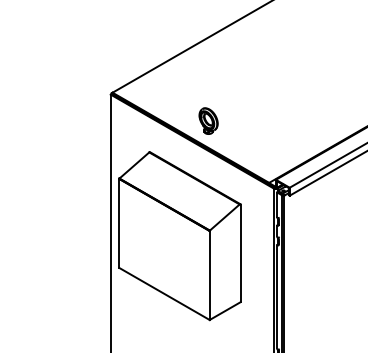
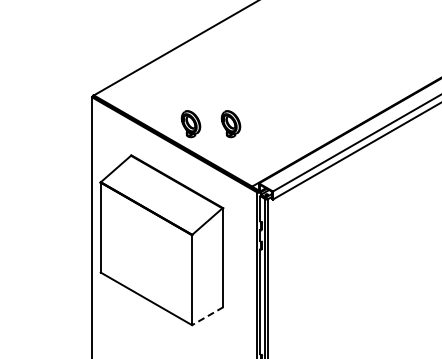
part: (247, 121) -> (230, 124), added
line: (224, 311) -> (207, 316), solid -> dashed

